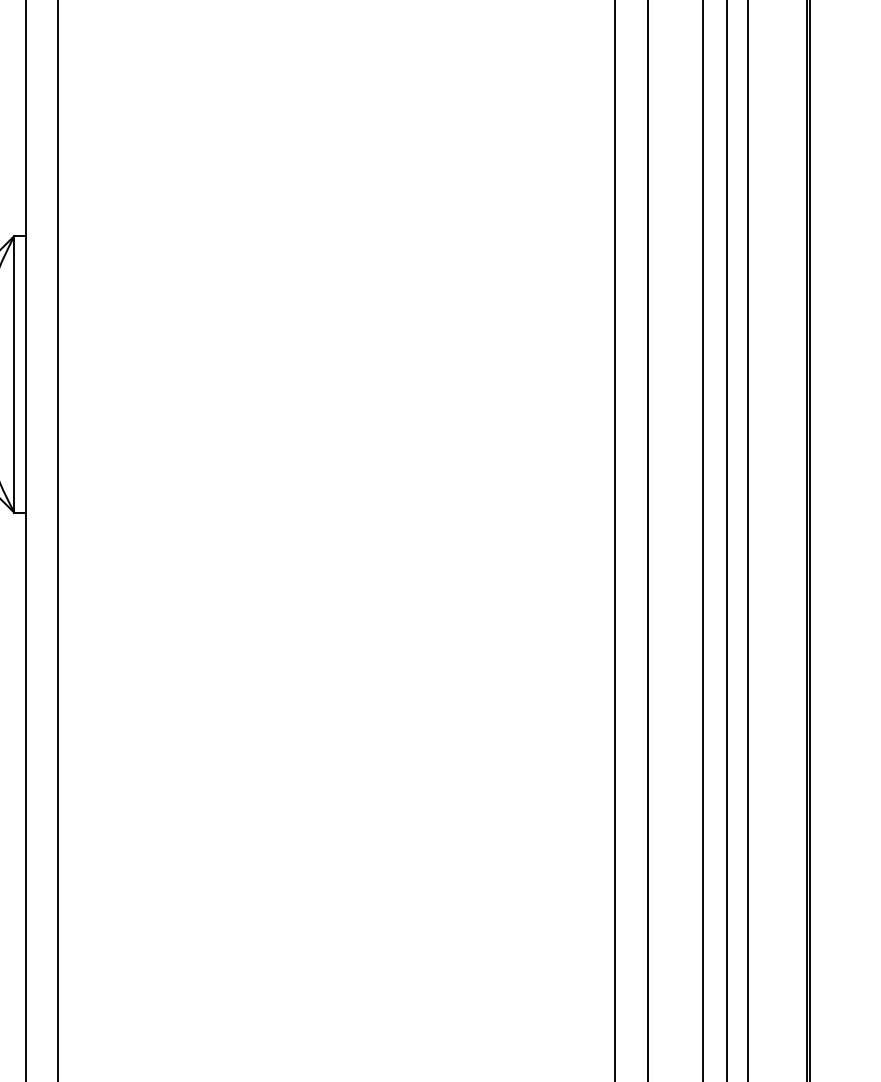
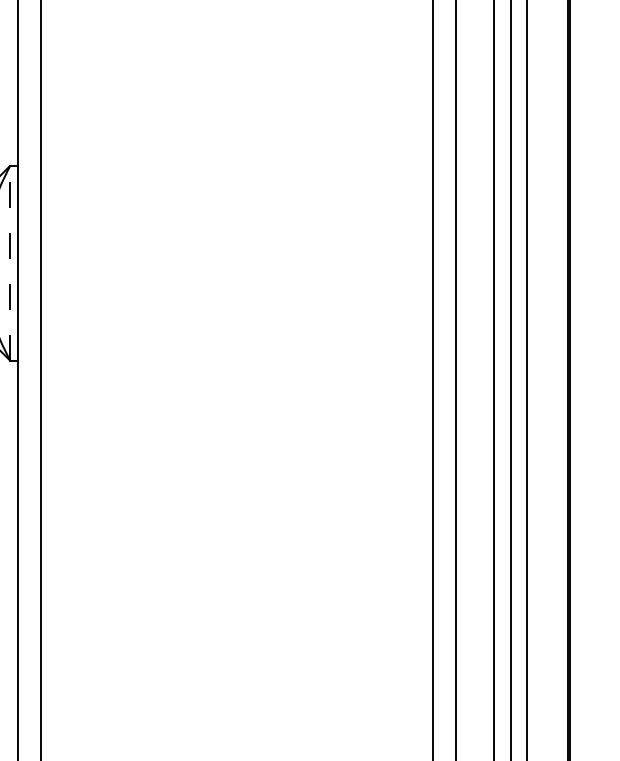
line: (14, 373) -> (10, 262), solid -> dashed

